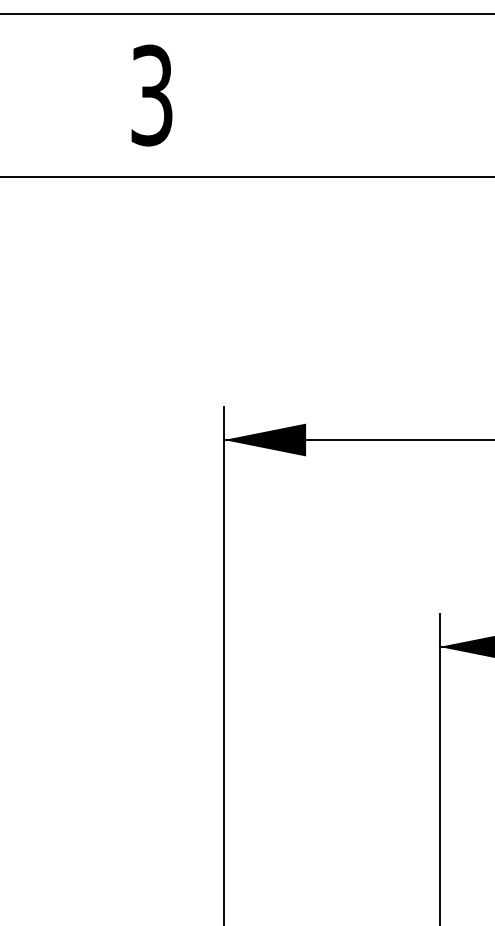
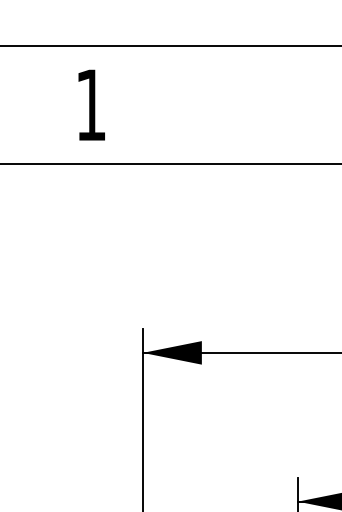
text: (151, 95) -> (90, 105), 3 -> 1

